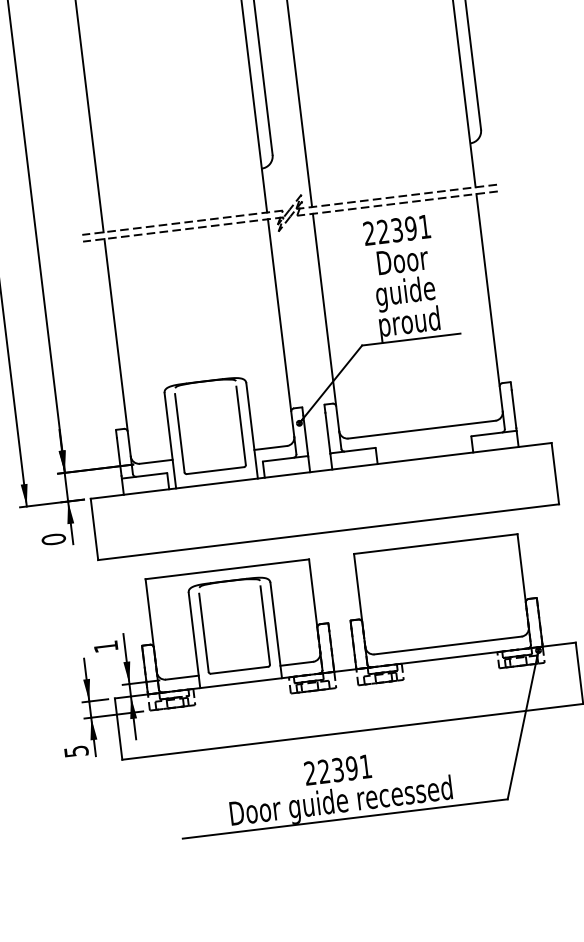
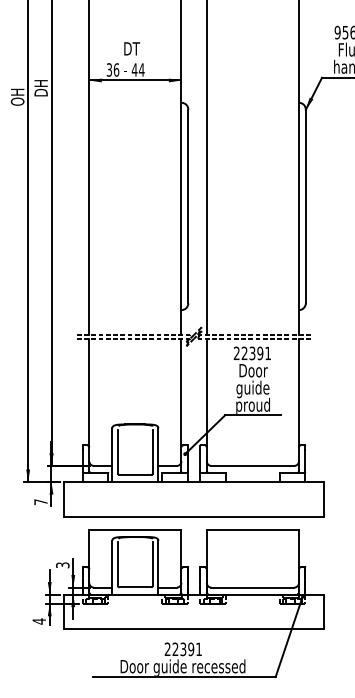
text: (53, 540) -> (40, 502), 0 -> 7
text: (105, 647) -> (62, 565), 1 -> 3
text: (76, 751) -> (39, 621), 5 -> 4

